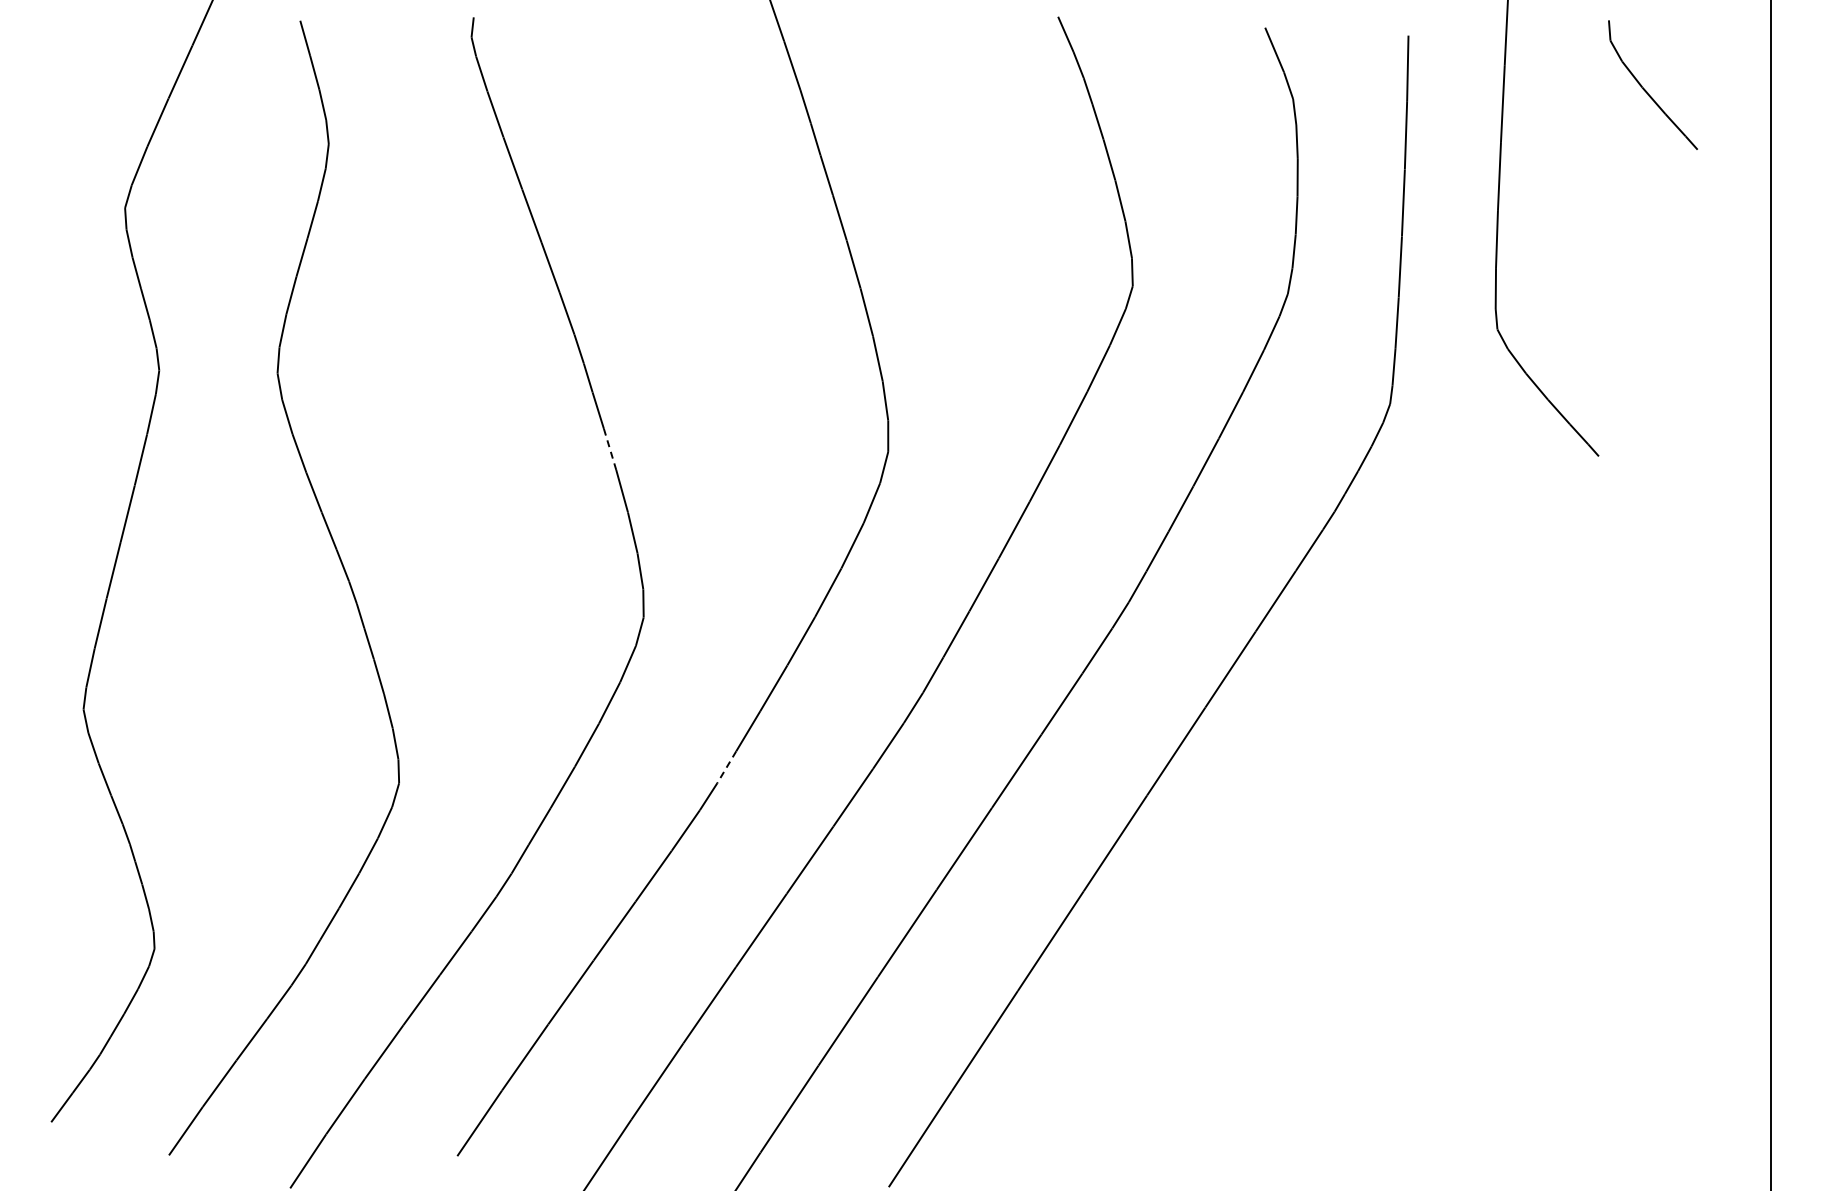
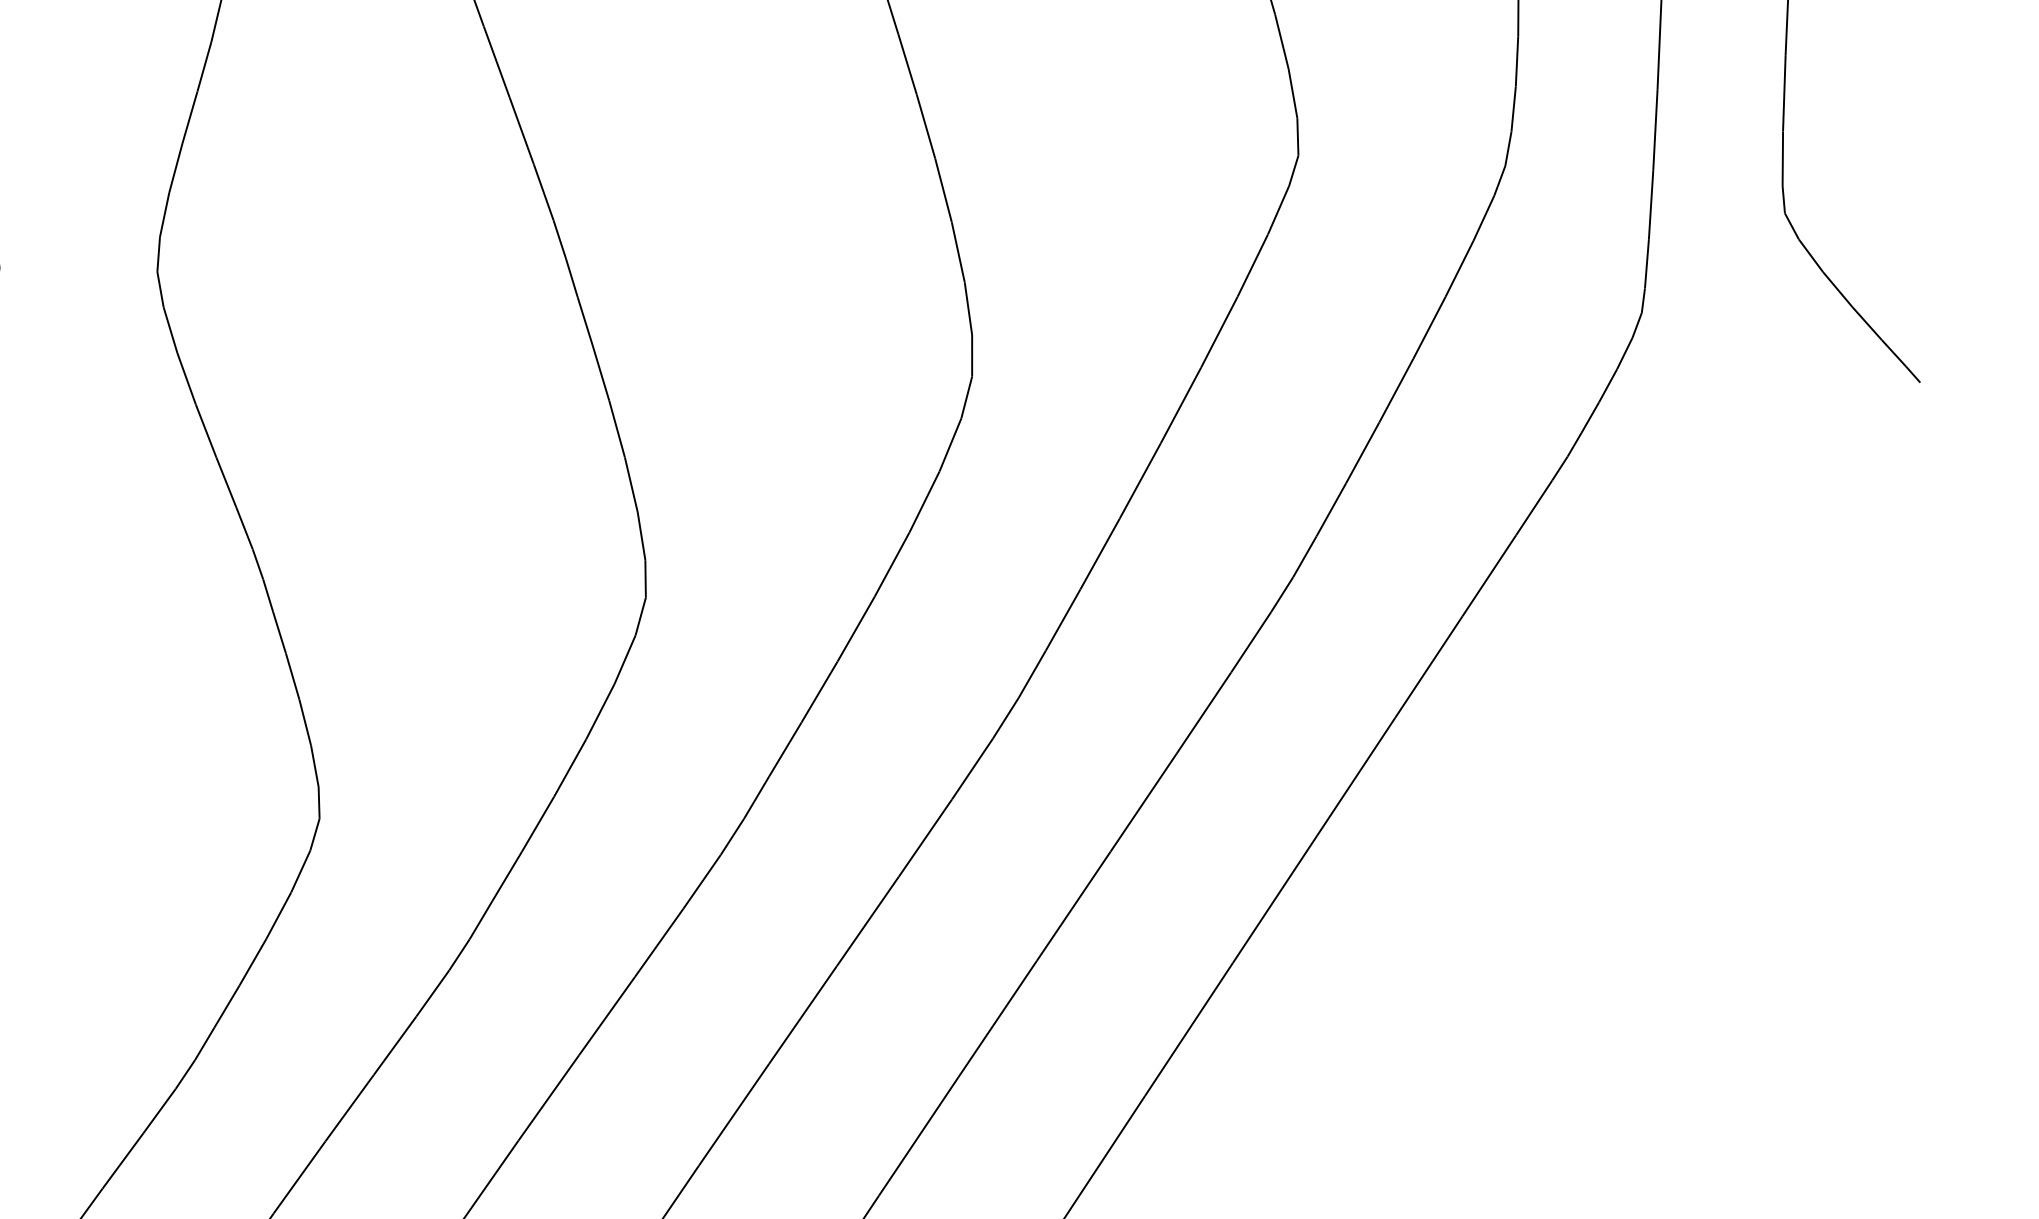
line: (610, 449) -> (601, 373), dashed -> solid
line: (726, 767) -> (756, 797), dashed -> solid

